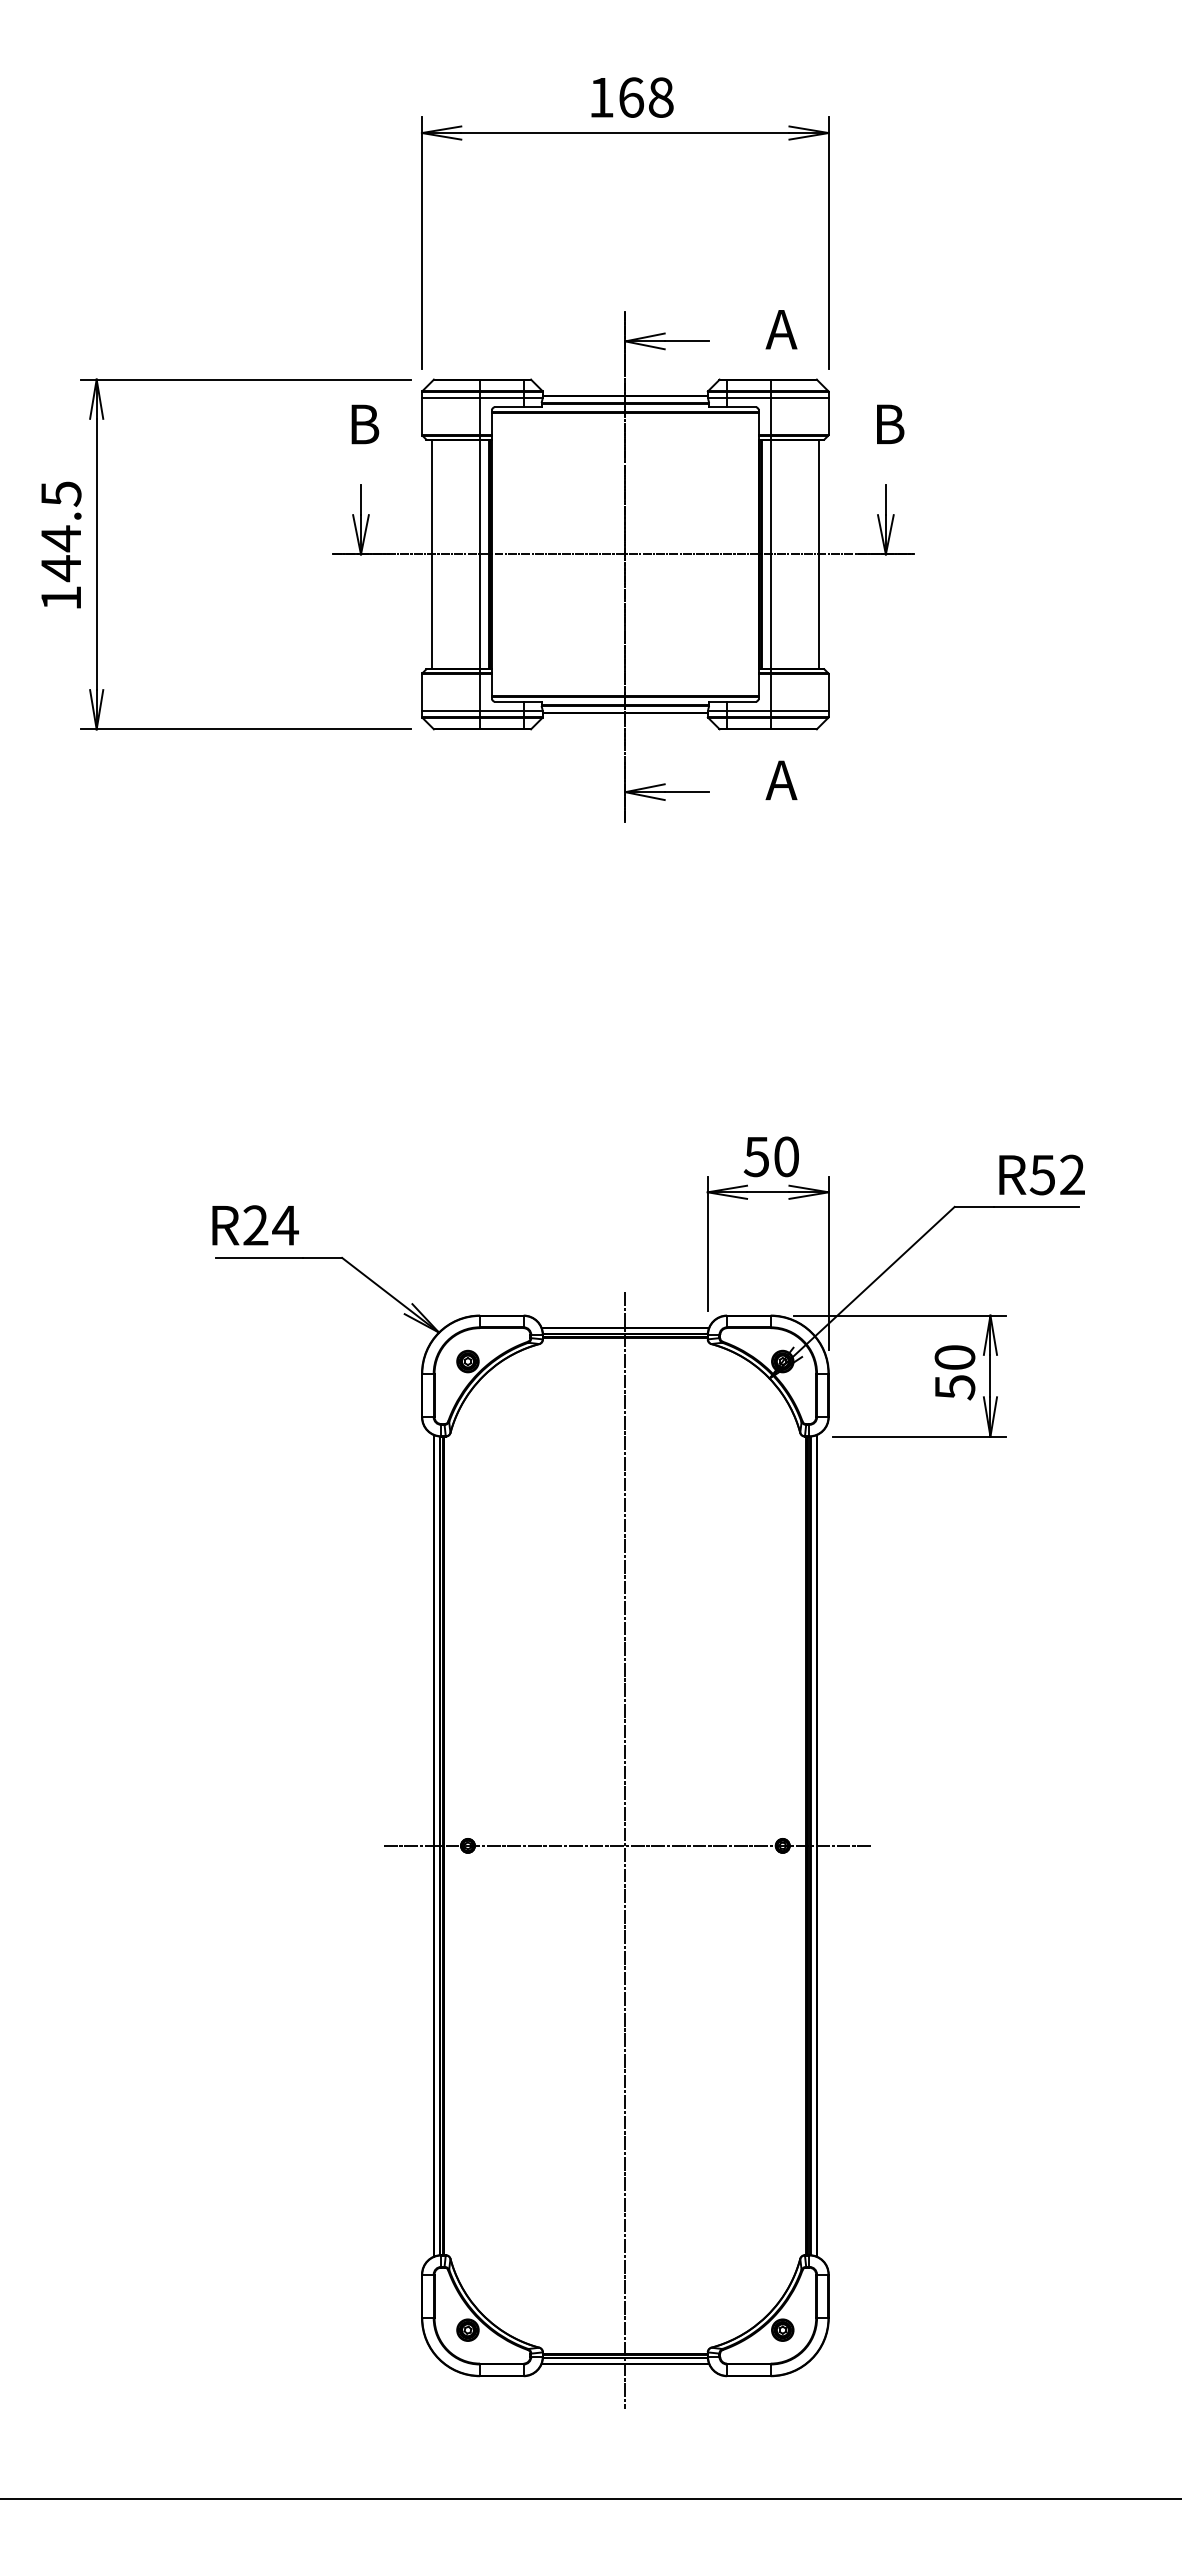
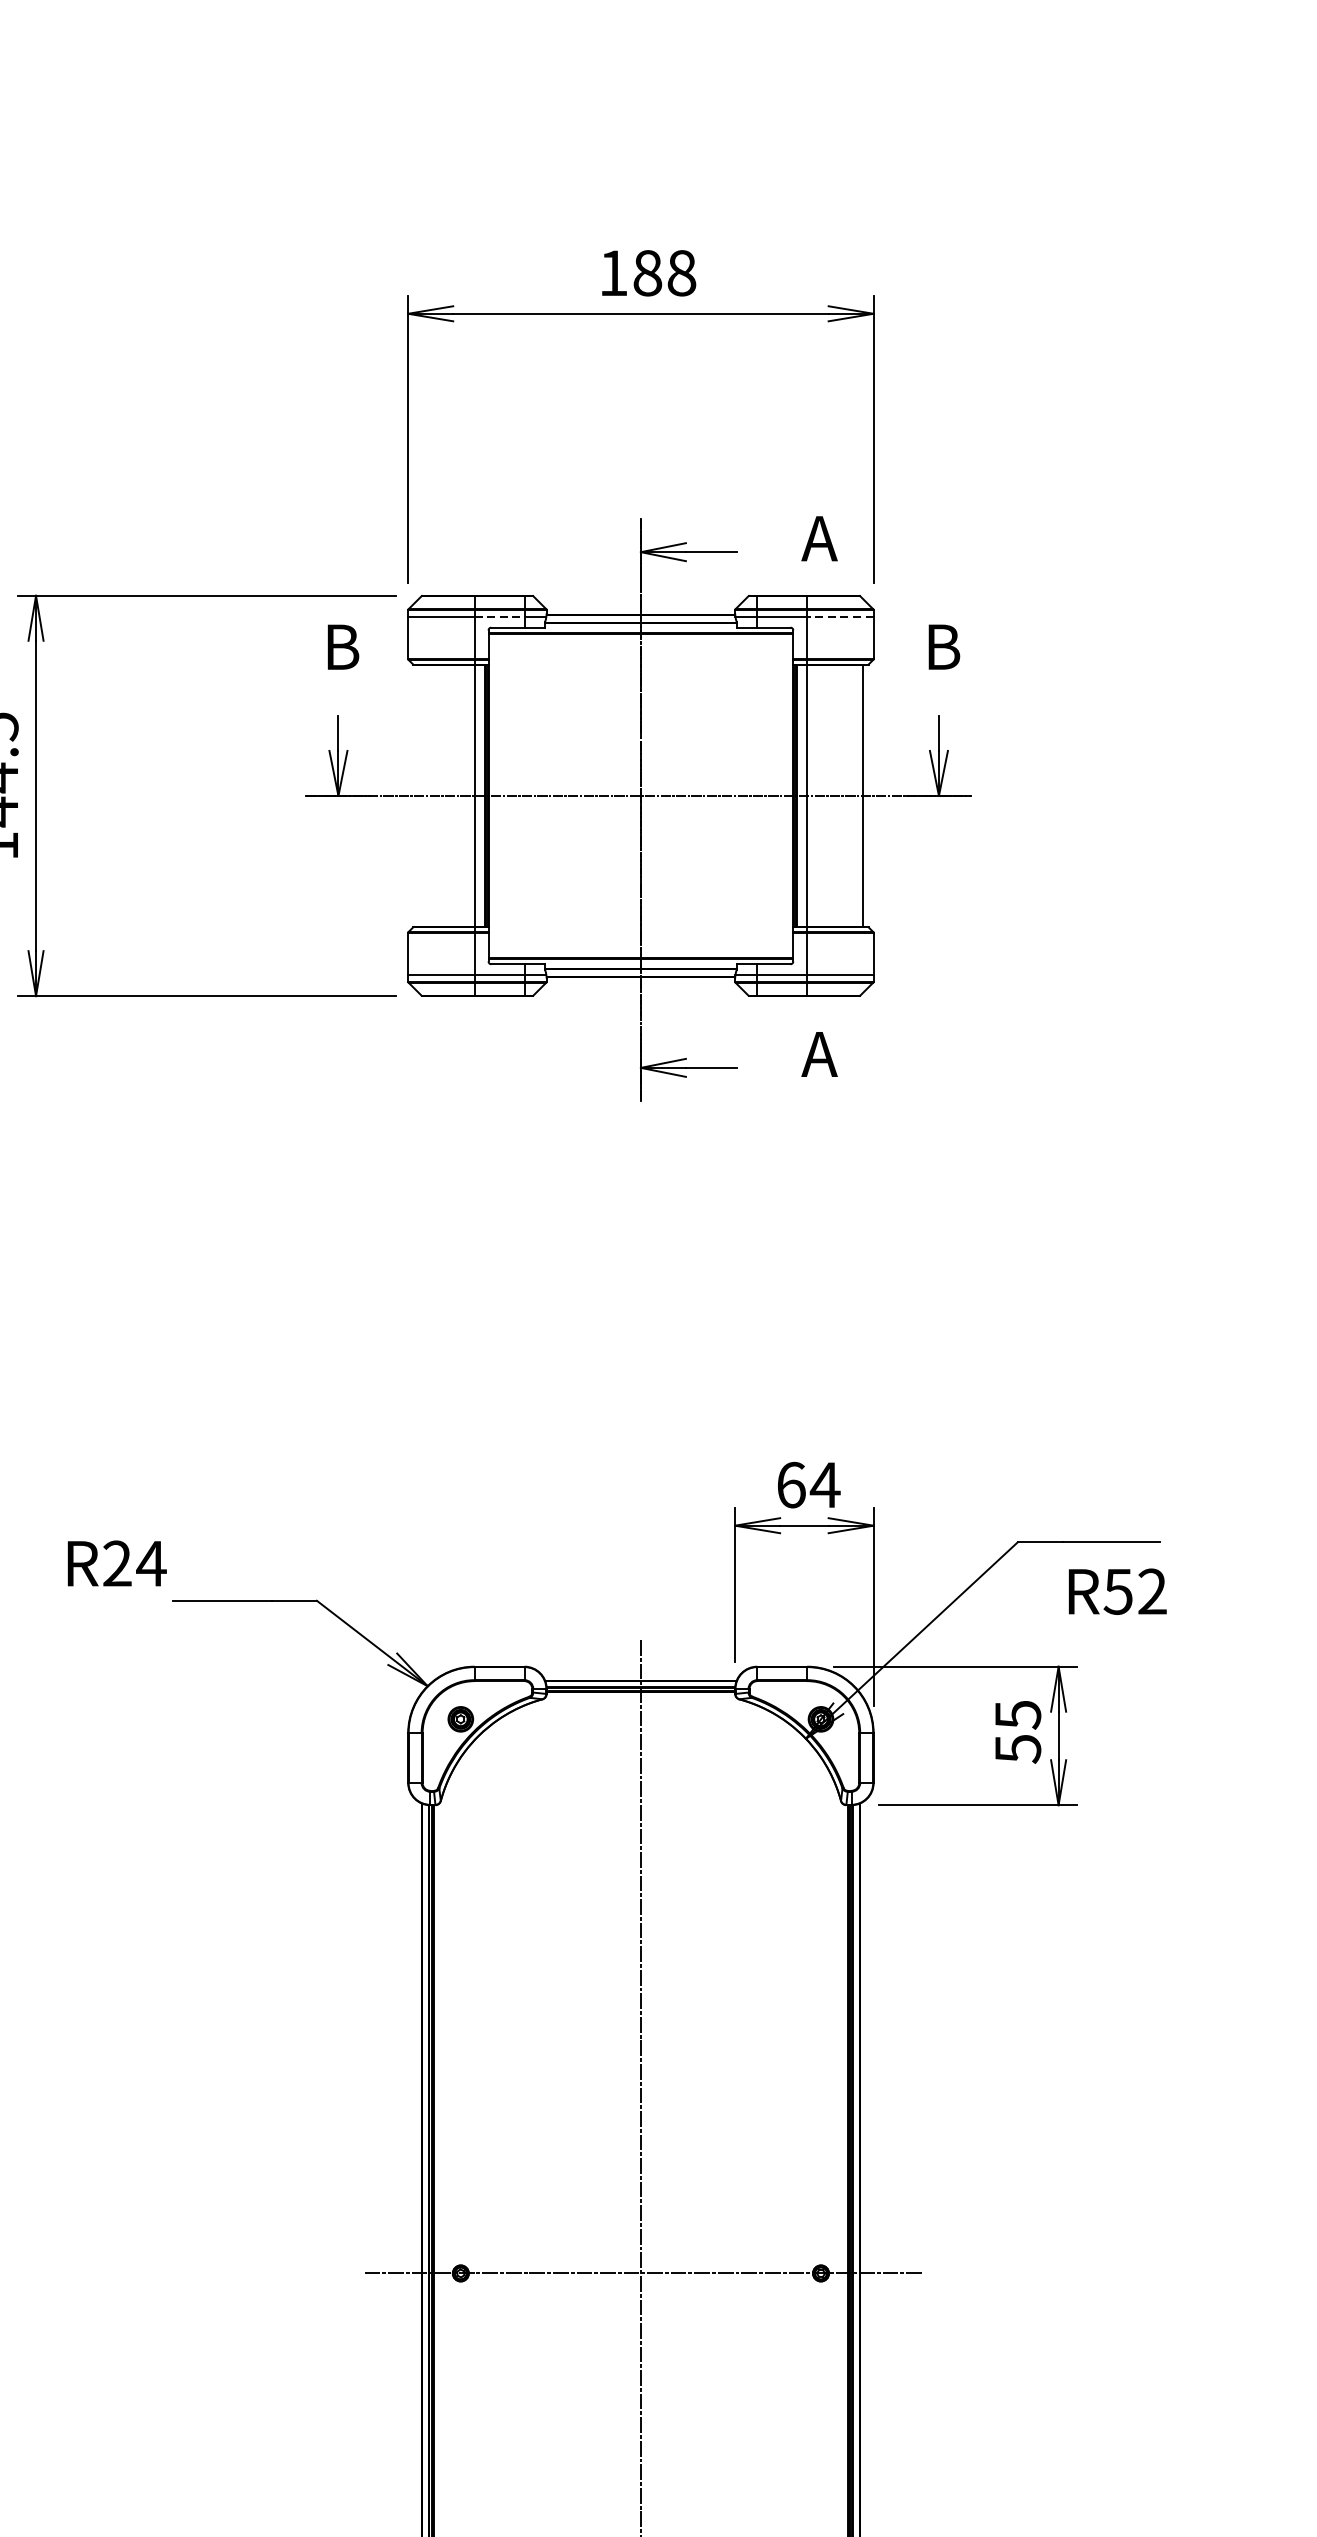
text: (631, 97) -> (647, 273), 168 -> 188
line: (501, 397) -> (499, 616), solid -> dashed
line: (799, 397) -> (840, 616), solid -> dashed
line: (431, 554) -> (419, 795), removed
text: (771, 1156) -> (808, 1484), 50 -> 64
text: (1041, 1174) -> (1117, 1591), moved
text: (255, 1225) -> (117, 1563), moved
text: (954, 1357) -> (1017, 1714), 50 -> 55

